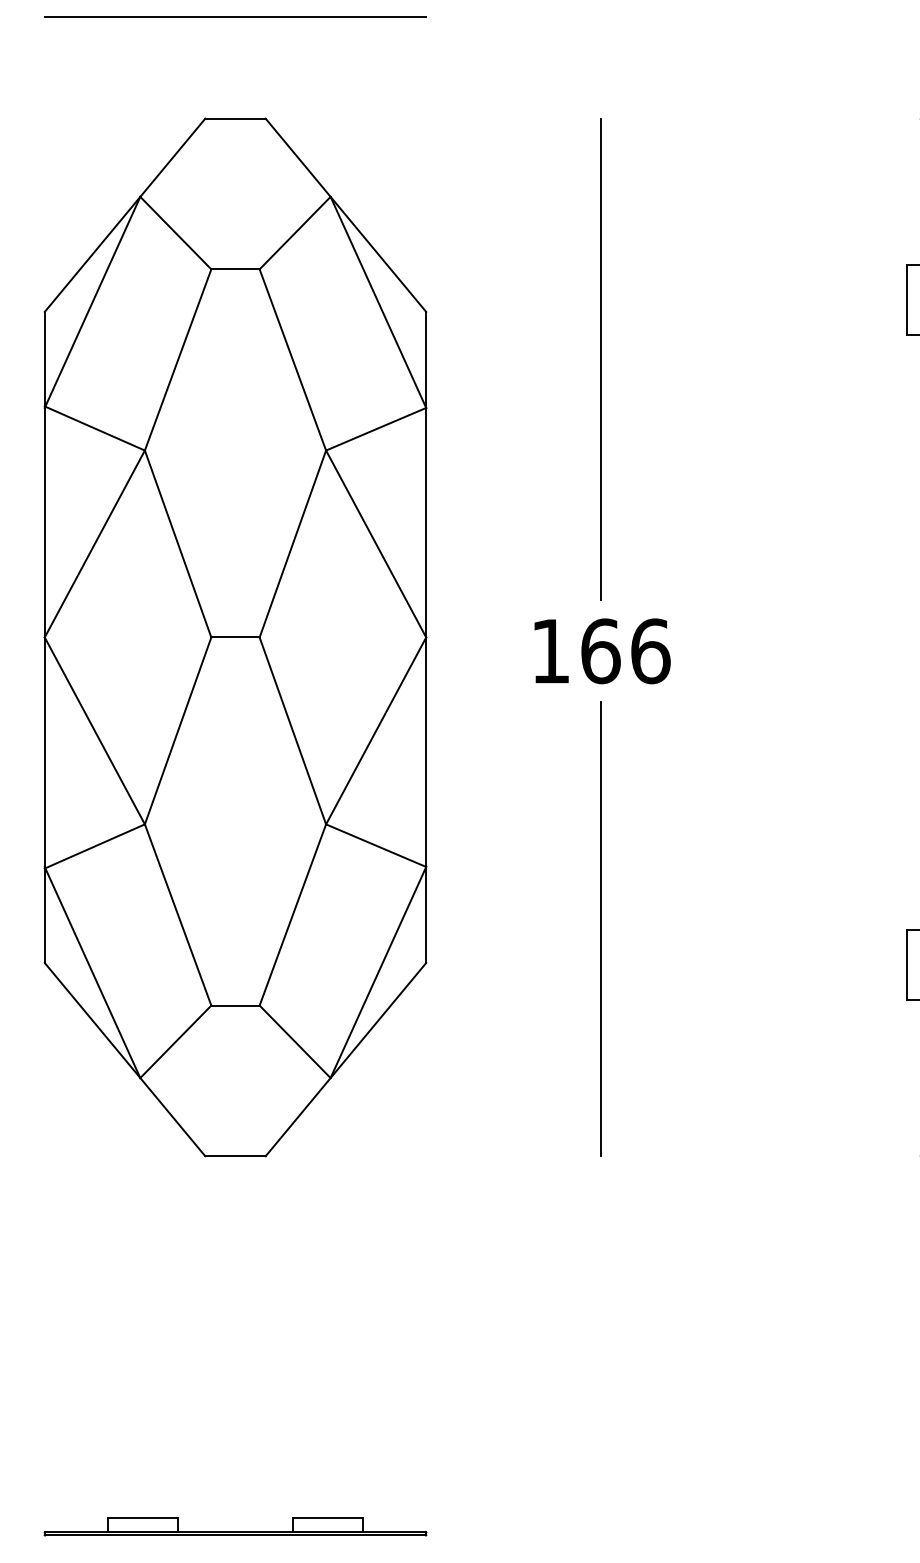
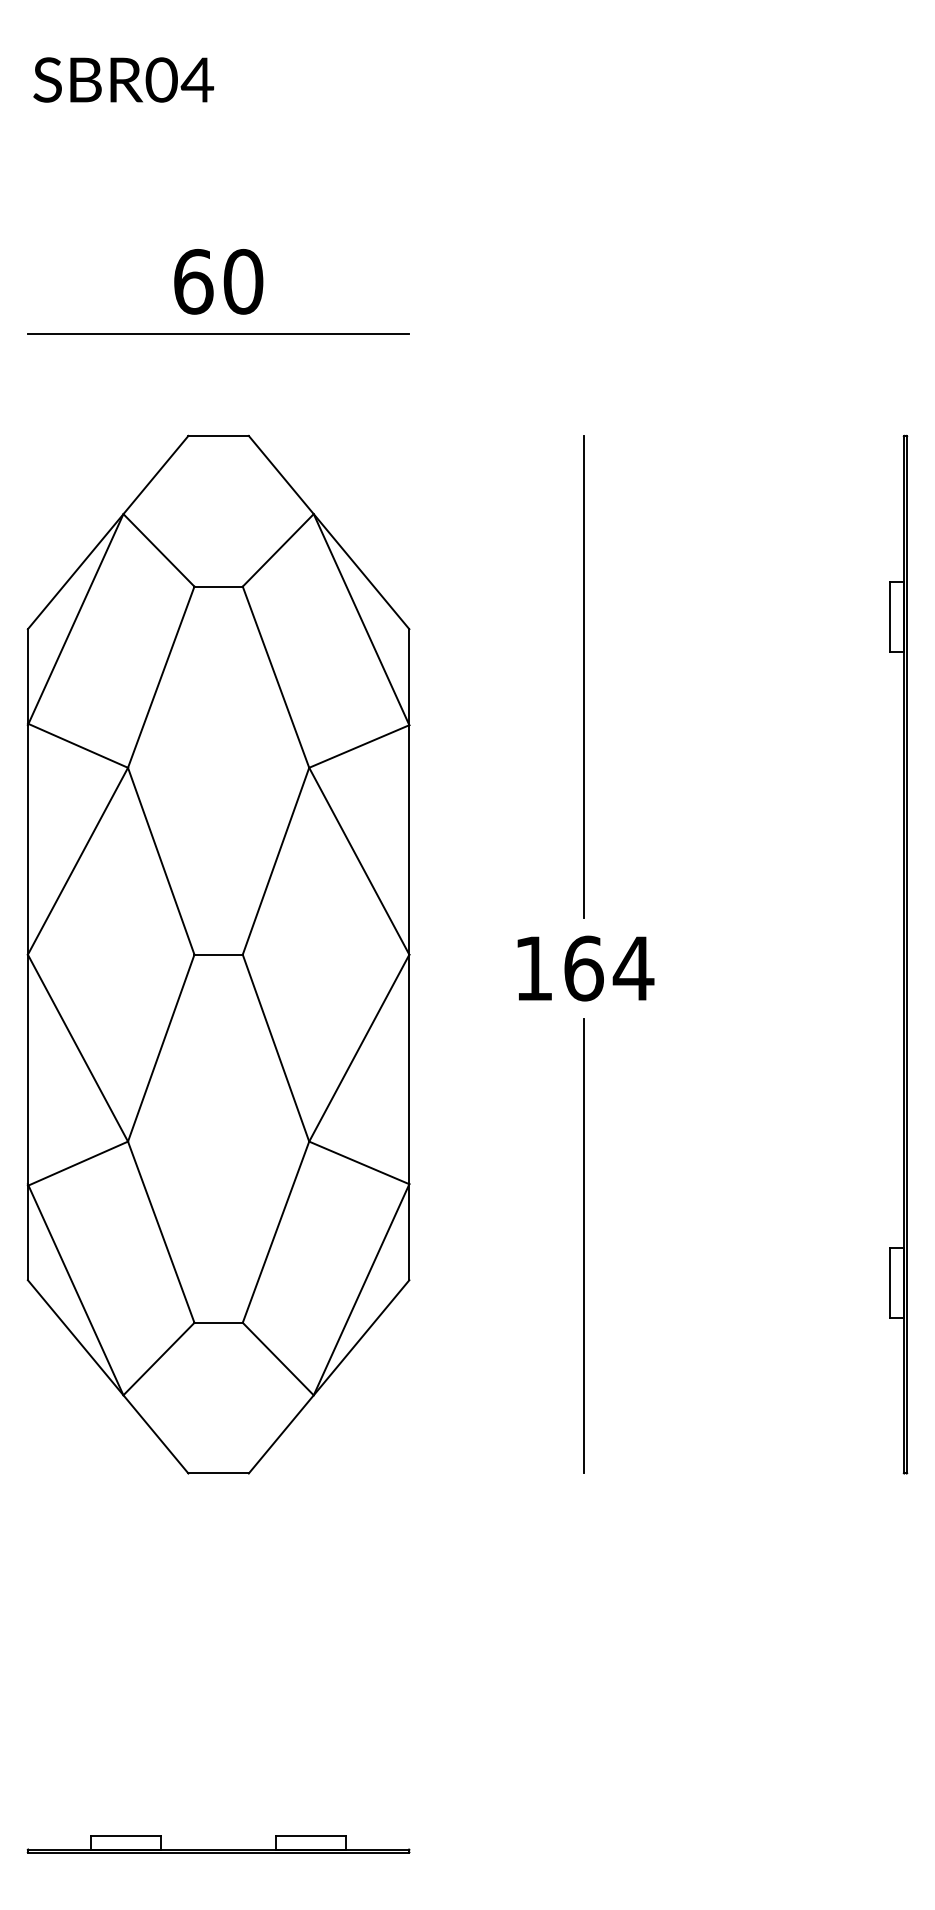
text: (650, 651) -> (633, 968), 166 -> 164

